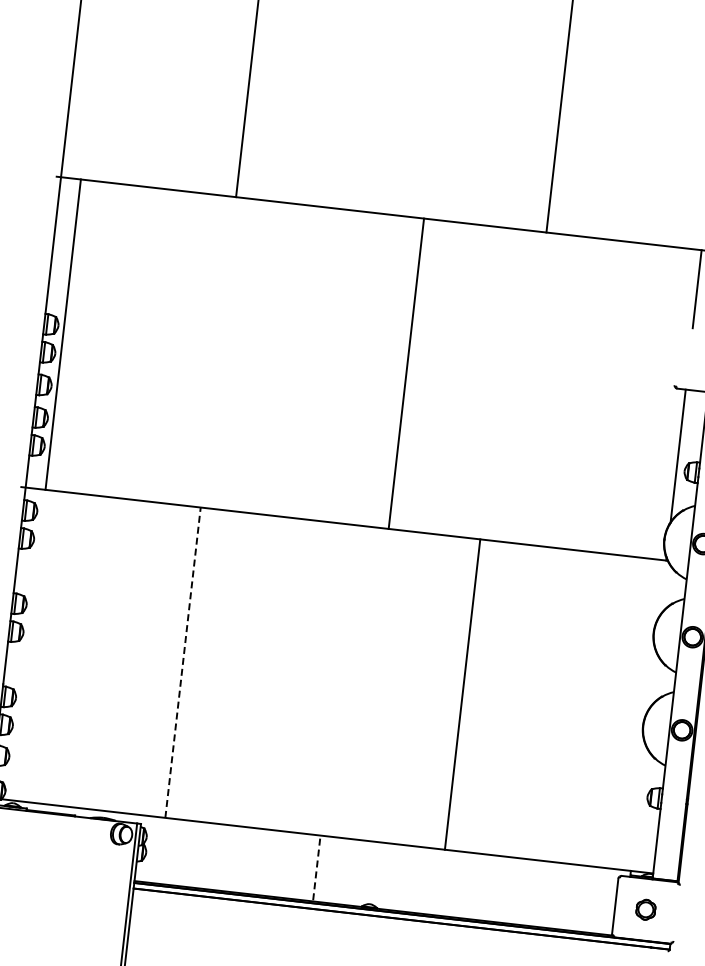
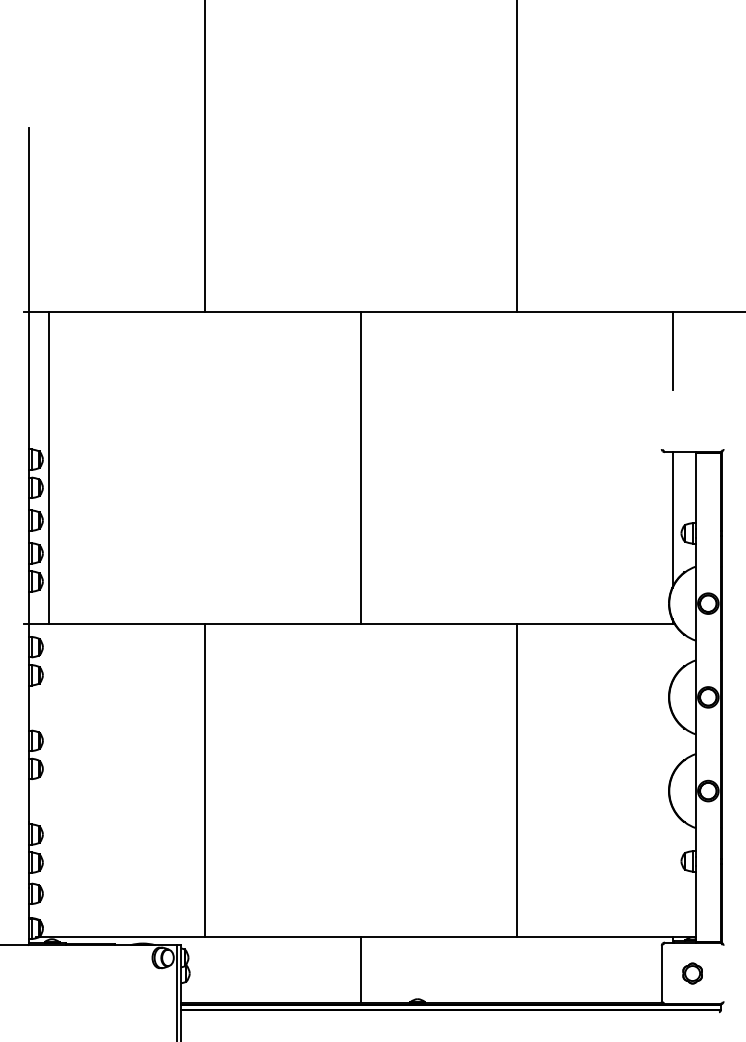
line: (405, 373) -> (360, 467), moved
line: (182, 661) -> (204, 779), dashed -> solid
line: (462, 694) -> (517, 780), moved
line: (316, 868) -> (360, 969), dashed -> solid

